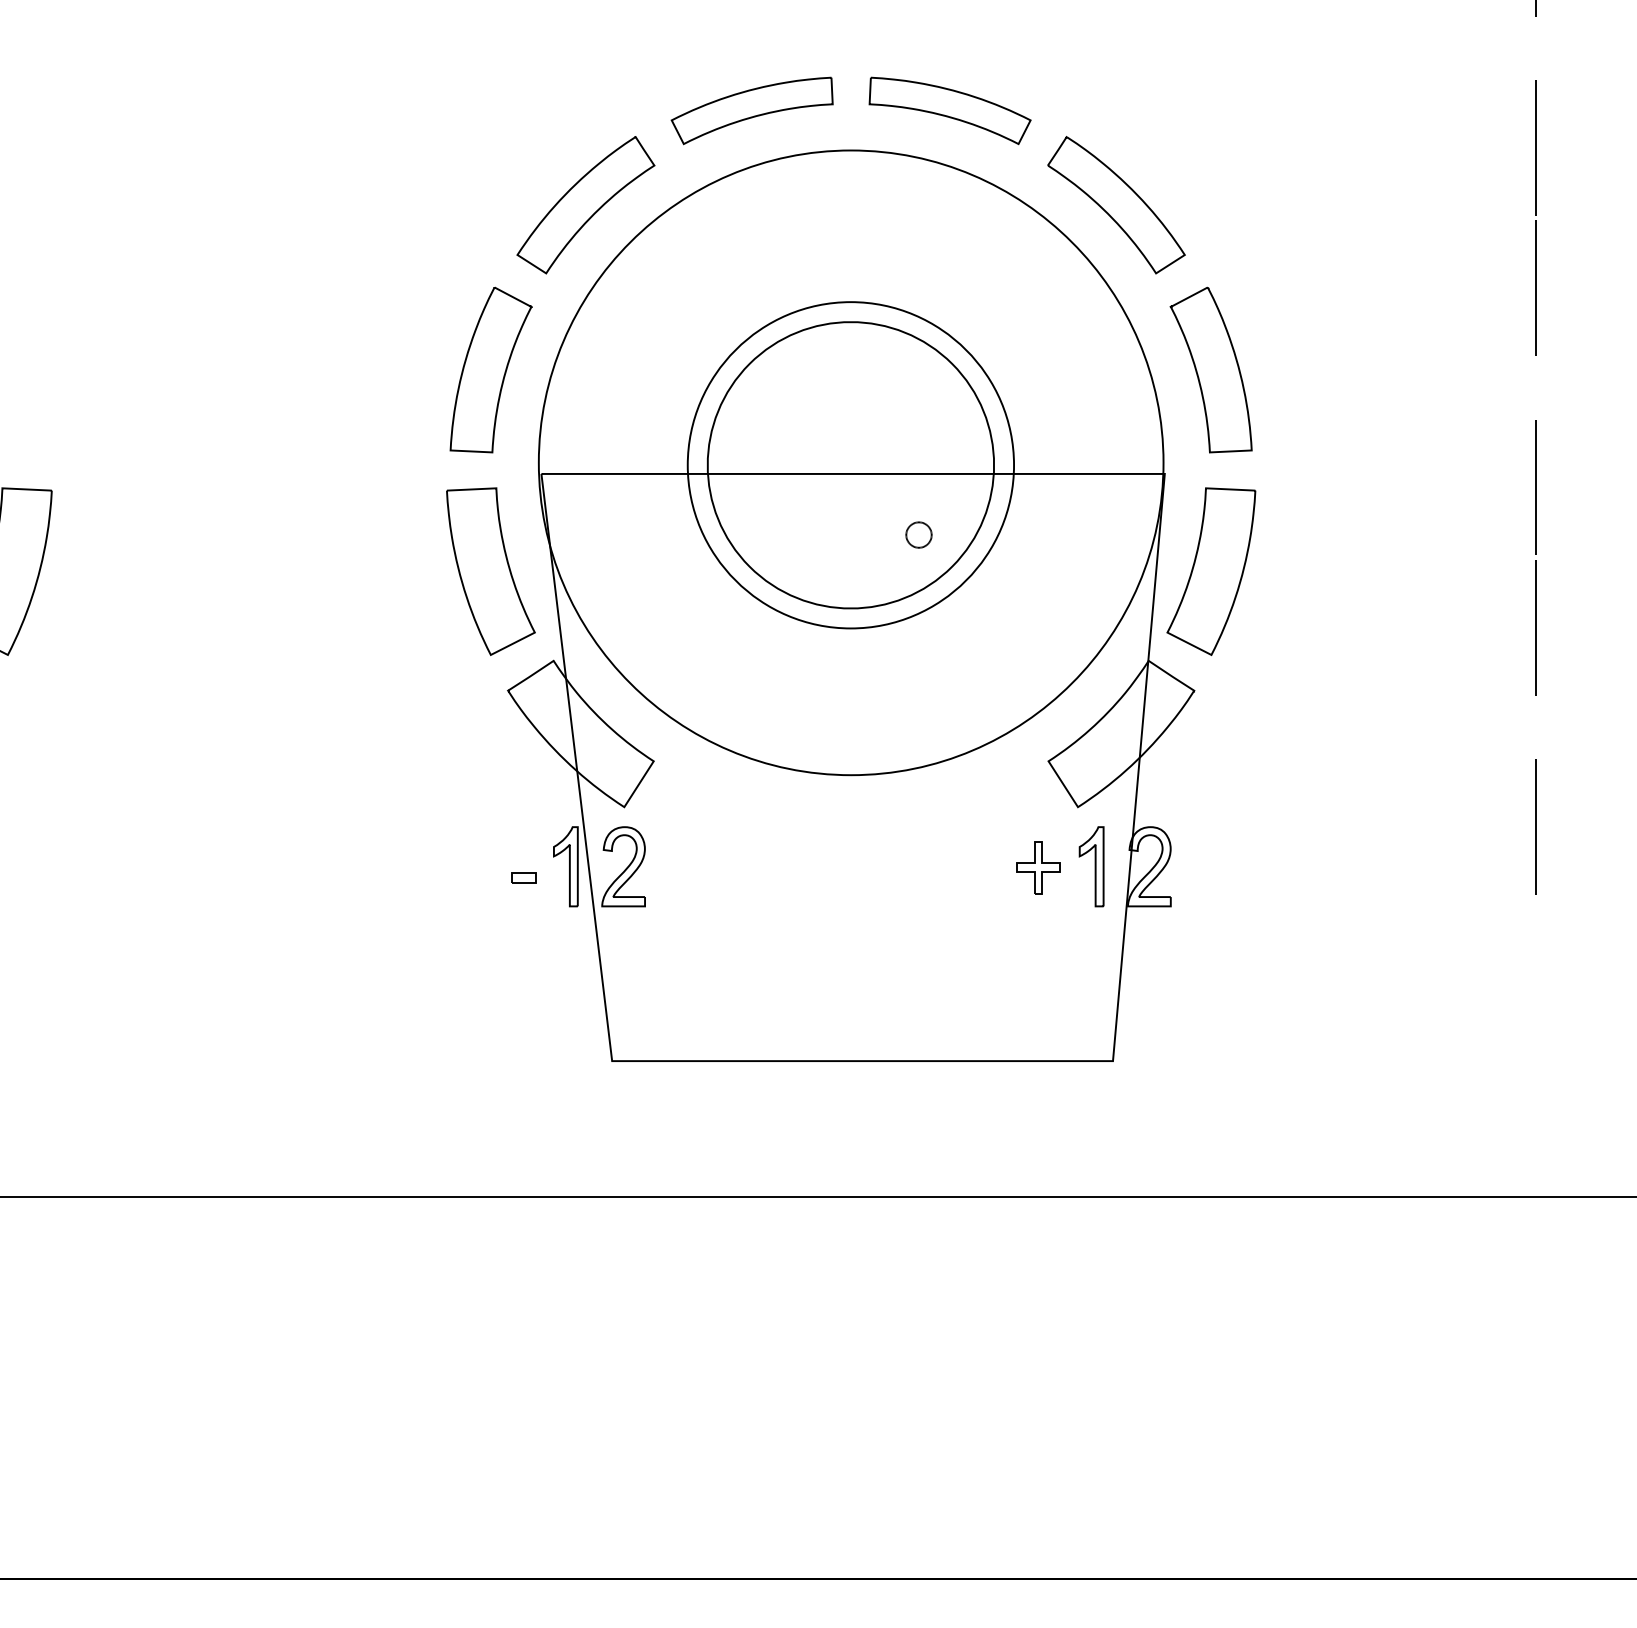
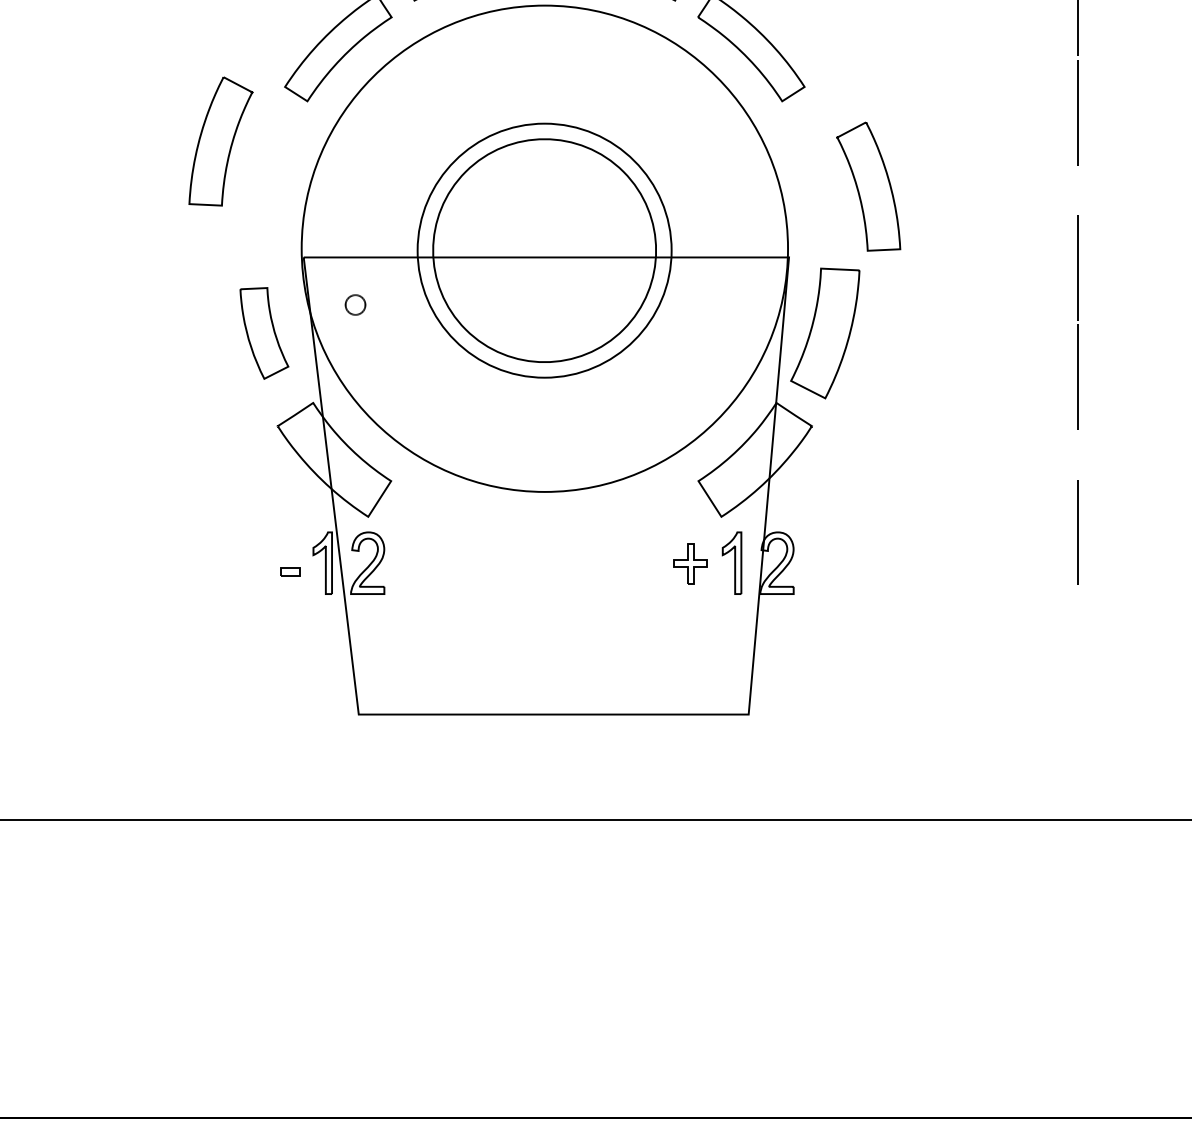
part: (490, 369) -> (220, 141), moved
part: (1210, 369) -> (868, 186), moved
circle: (918, 534) -> (355, 304), moved
part: (490, 571) -> (264, 333), size x0.7

